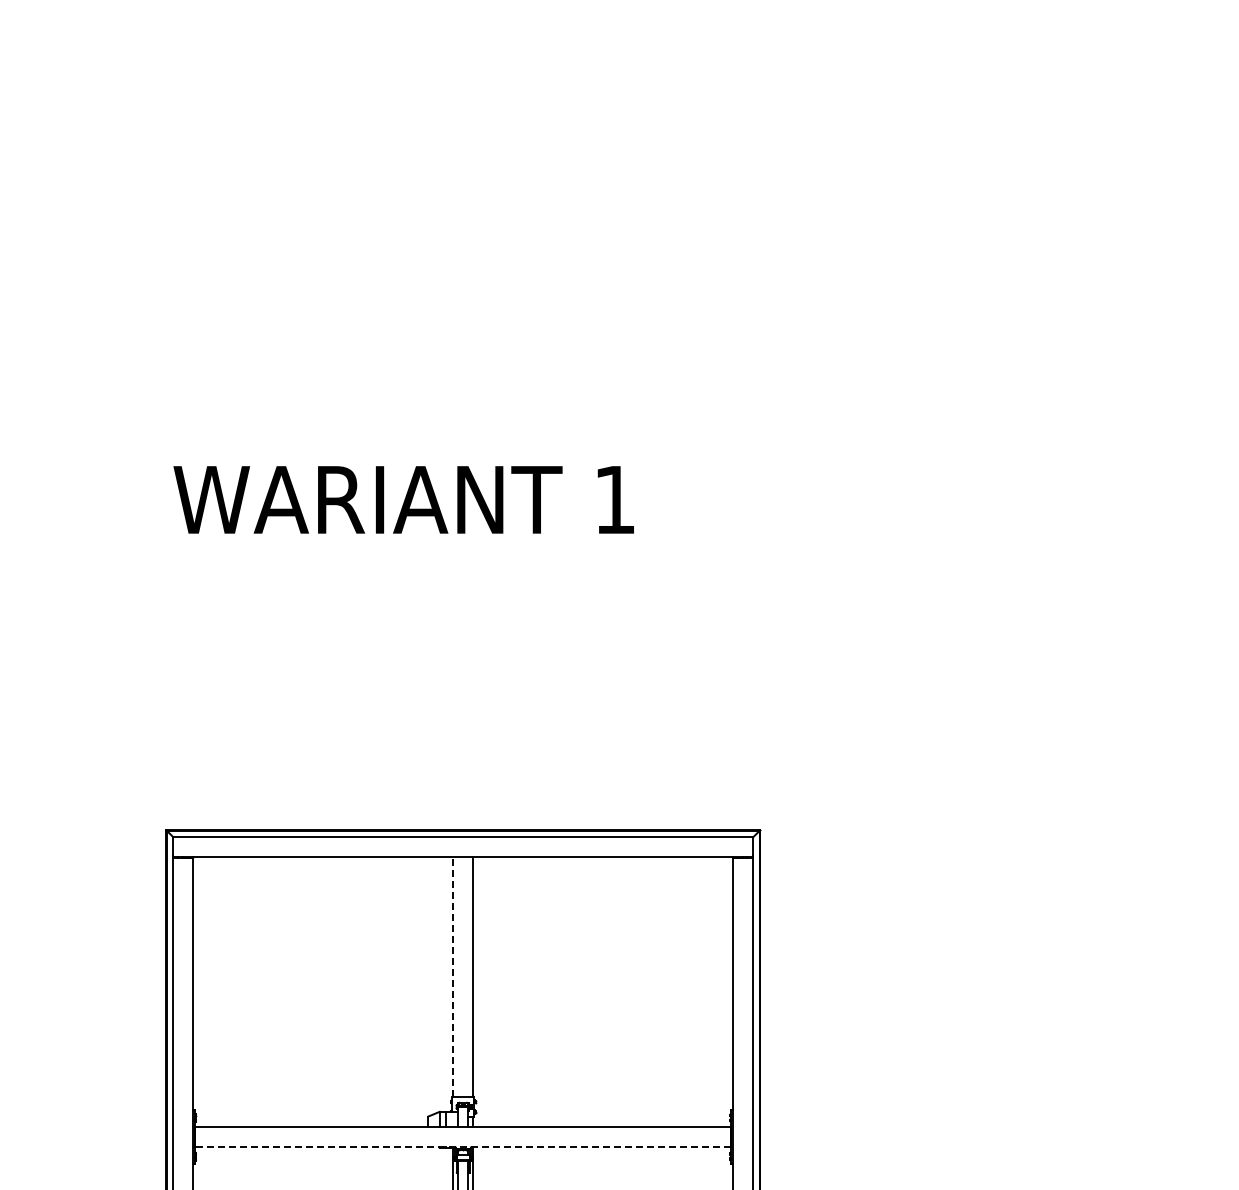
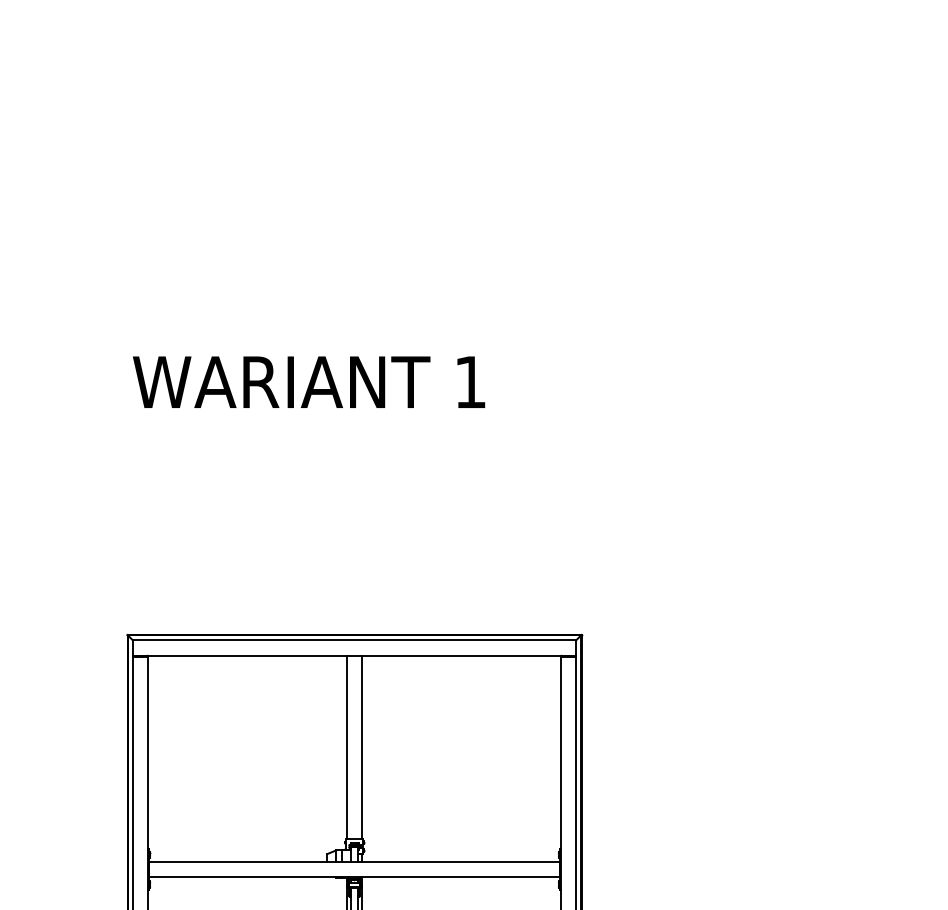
line: (453, 977) -> (347, 747), dashed -> solid
line: (462, 1147) -> (353, 877), dashed -> solid

